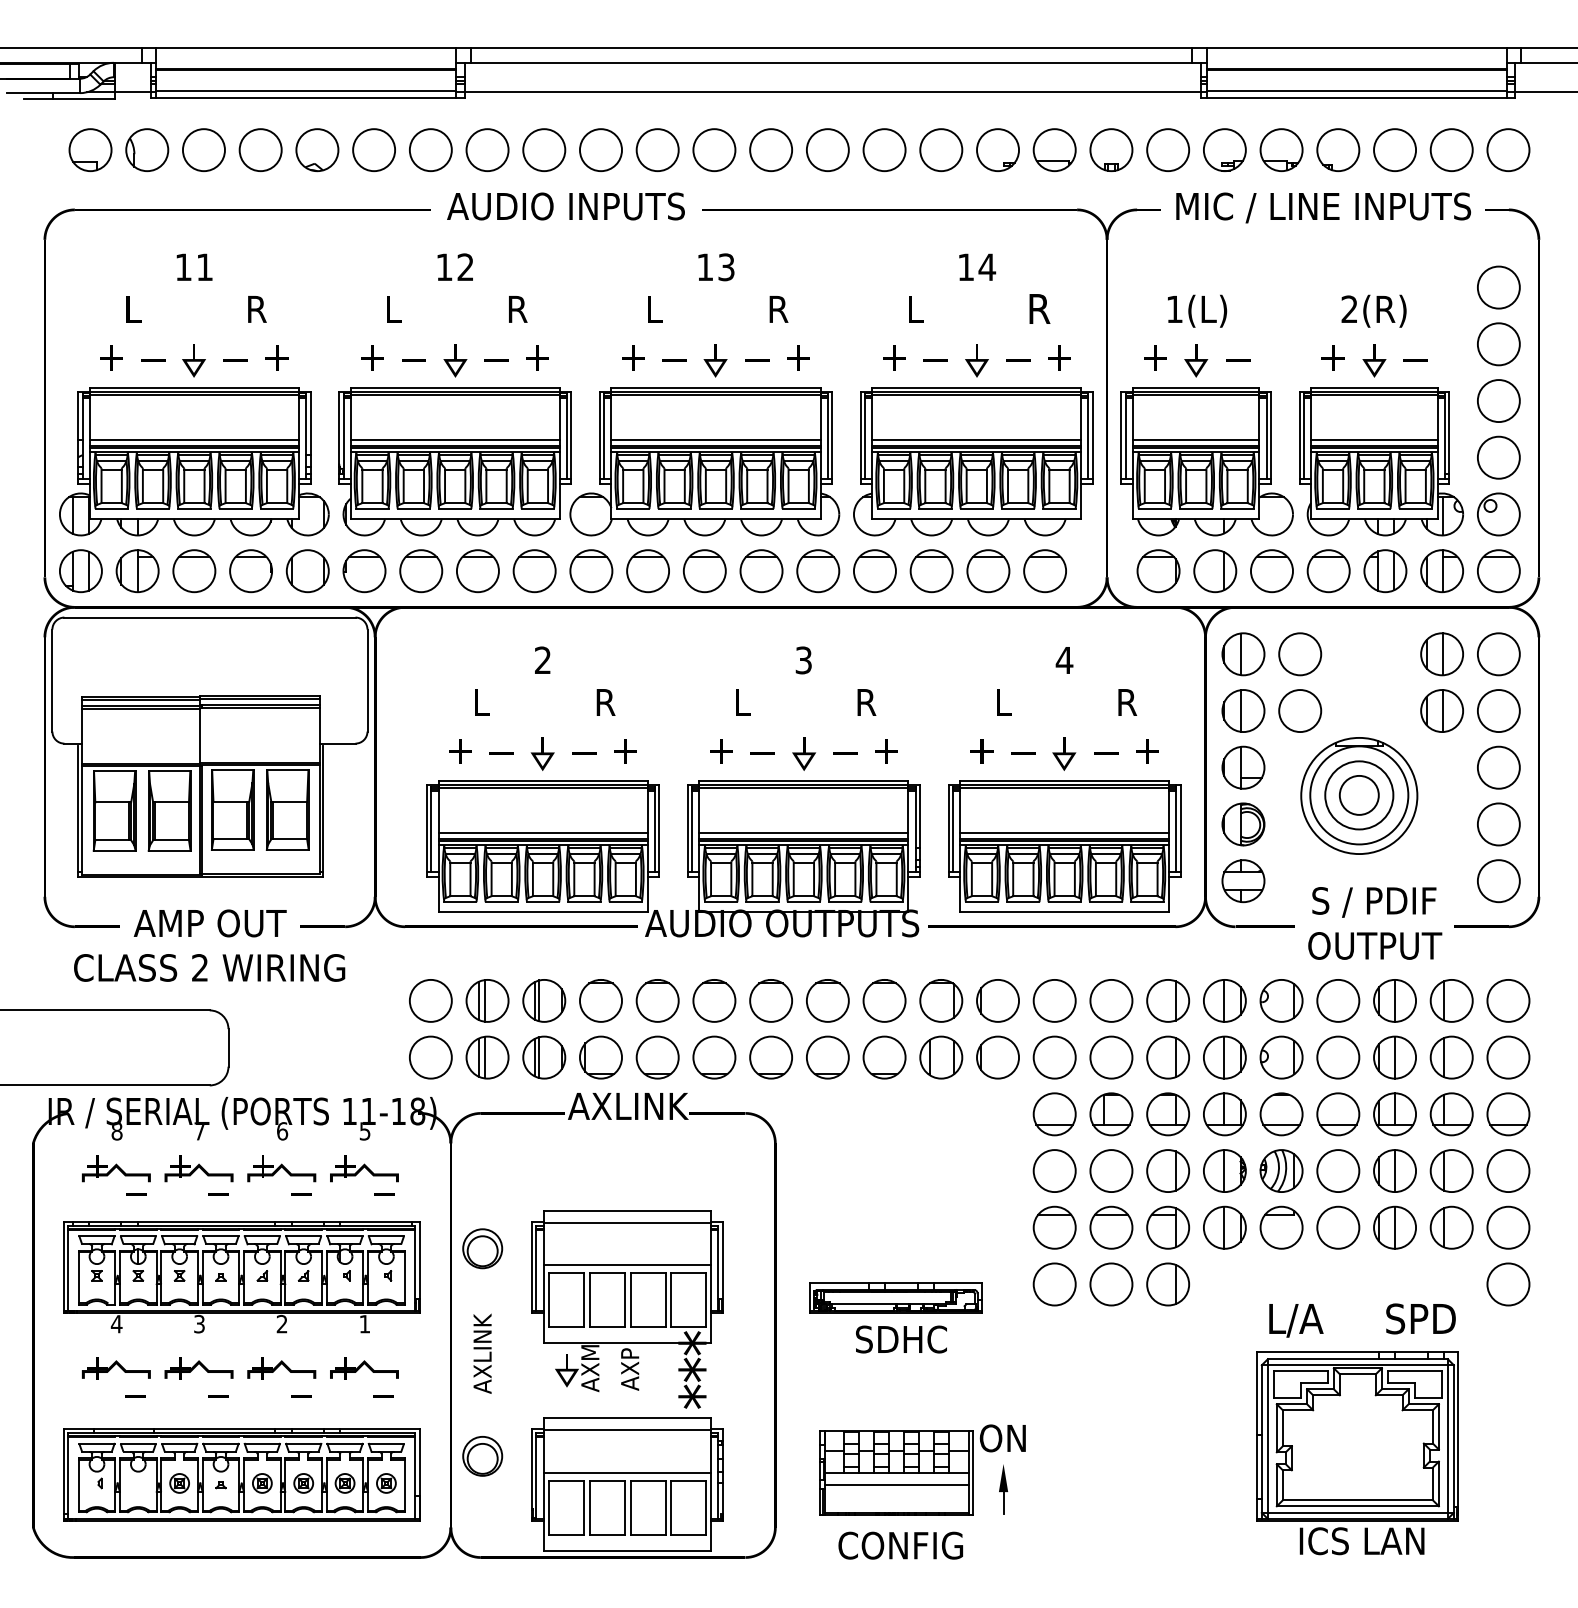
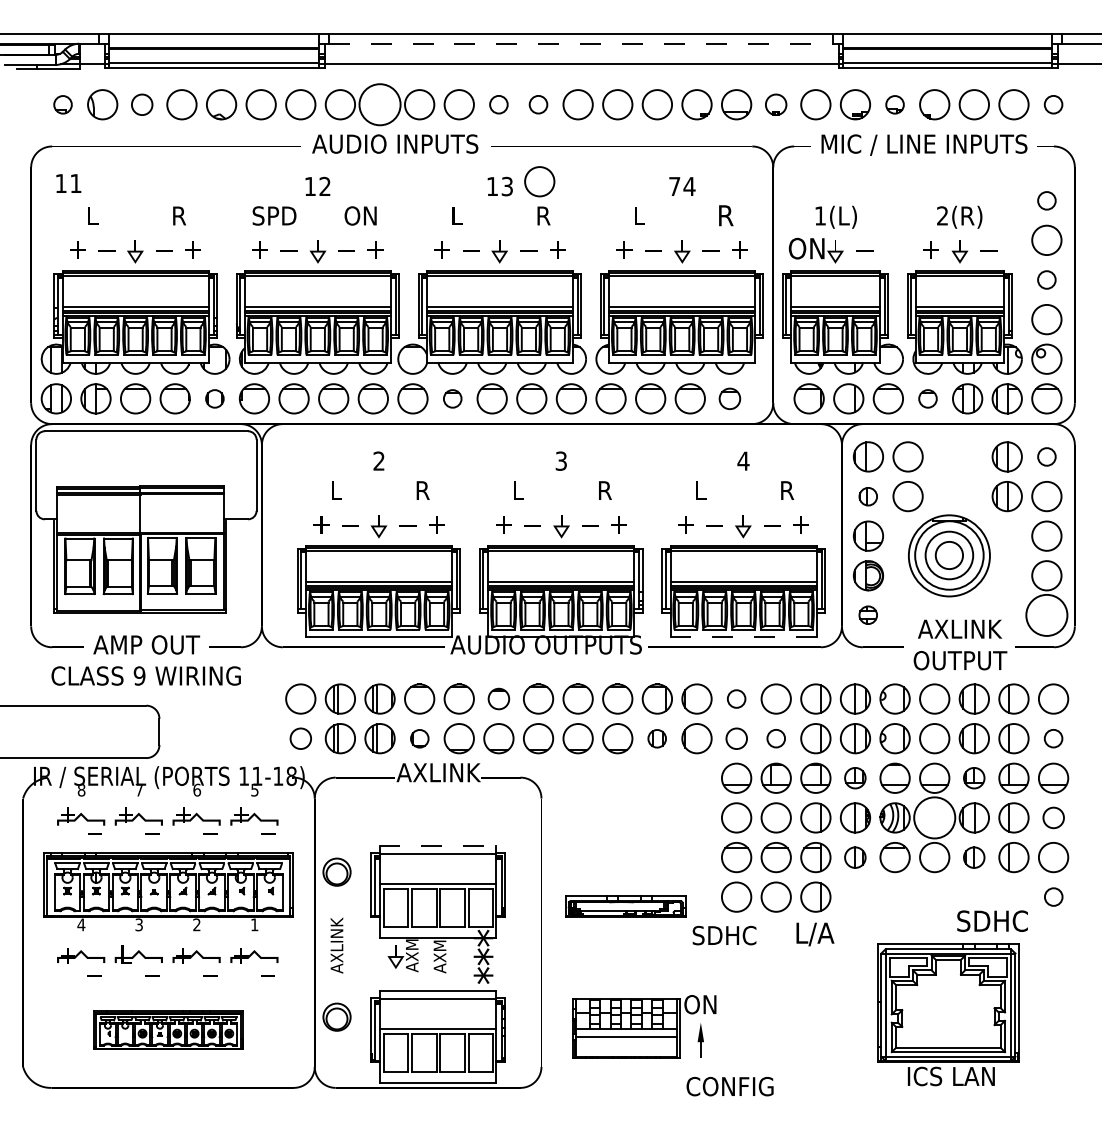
line: (831, 62) -> (580, 43), solid -> dashed
part: (89, 149) -> (62, 104), size x0.6
circle: (202, 149) -> (141, 104), size x0.7
circle: (543, 149) -> (379, 104), size x1.4
circle: (713, 149) -> (498, 104), size x0.6
circle: (771, 149) -> (538, 104), size x0.6
part: (1110, 149) -> (775, 104), size x0.7
part: (1280, 149) -> (894, 104), size x0.6
circle: (1508, 149) -> (1053, 104), size x0.6
circle: (772, 260) -> (539, 181), added
text: (194, 267) -> (68, 183), moved
text: (965, 267) -> (674, 186), 14 -> 74
circle: (1498, 287) -> (1046, 200), size x0.6
text: (393, 308) -> (274, 215), L -> SPD
text: (516, 308) -> (360, 215), R -> ON
text: (1154, 355) -> (806, 248), + -> ON
circle: (1498, 400) -> (1046, 279), size x0.6
part: (307, 570) -> (214, 398), size x0.6
part: (647, 570) -> (452, 398), size x0.6
part: (1044, 570) -> (729, 398), size x0.7
part: (1327, 570) -> (927, 398), size x0.6
circle: (1498, 653) -> (1046, 456), size x0.6
part: (1242, 710) -> (867, 496), size x0.6
part: (1242, 879) -> (867, 614), size x0.6
circle: (1498, 881) -> (1046, 615), size x1.4
text: (1373, 901) -> (959, 629), S / PDIF -> AXLINK
line: (1064, 912) -> (743, 637), solid -> dashed
text: (199, 967) -> (139, 675), 2 -> 9
circle: (713, 1000) -> (498, 698), size x0.7
circle: (1054, 1000) -> (736, 698), size x0.6
circle: (430, 1057) -> (300, 738), size x0.7
part: (600, 1057) -> (419, 738), size x0.6
part: (940, 1057) -> (656, 738), size x0.6
circle: (1054, 1057) -> (736, 738), size x0.7
circle: (1110, 1057) -> (775, 738), size x0.6
circle: (1508, 1057) -> (1053, 738), size x0.6
part: (1223, 1113) -> (854, 777), size x0.7
part: (1393, 1113) -> (973, 777), size x0.7
circle: (1337, 1170) -> (934, 817), size x1.4
circle: (1508, 1170) -> (1053, 817), size x0.7
line: (627, 1210) -> (438, 845), solid -> dashed
part: (1223, 1227) -> (854, 857), size x0.7
part: (1393, 1227) -> (973, 857), size x0.7
circle: (1508, 1283) -> (1053, 896), size x0.6
text: (1421, 1317) -> (992, 920), SPD -> SDHC
text: (1296, 1320) -> (815, 934), moved
text: (901, 1339) -> (724, 935), moved
text: (179, 1366) -> (125, 954), + -> L
text: (629, 1369) -> (439, 956), AXP -> AXM
part: (241, 1473) -> (168, 1029), size x0.6
text: (899, 1545) -> (729, 1086), moved

